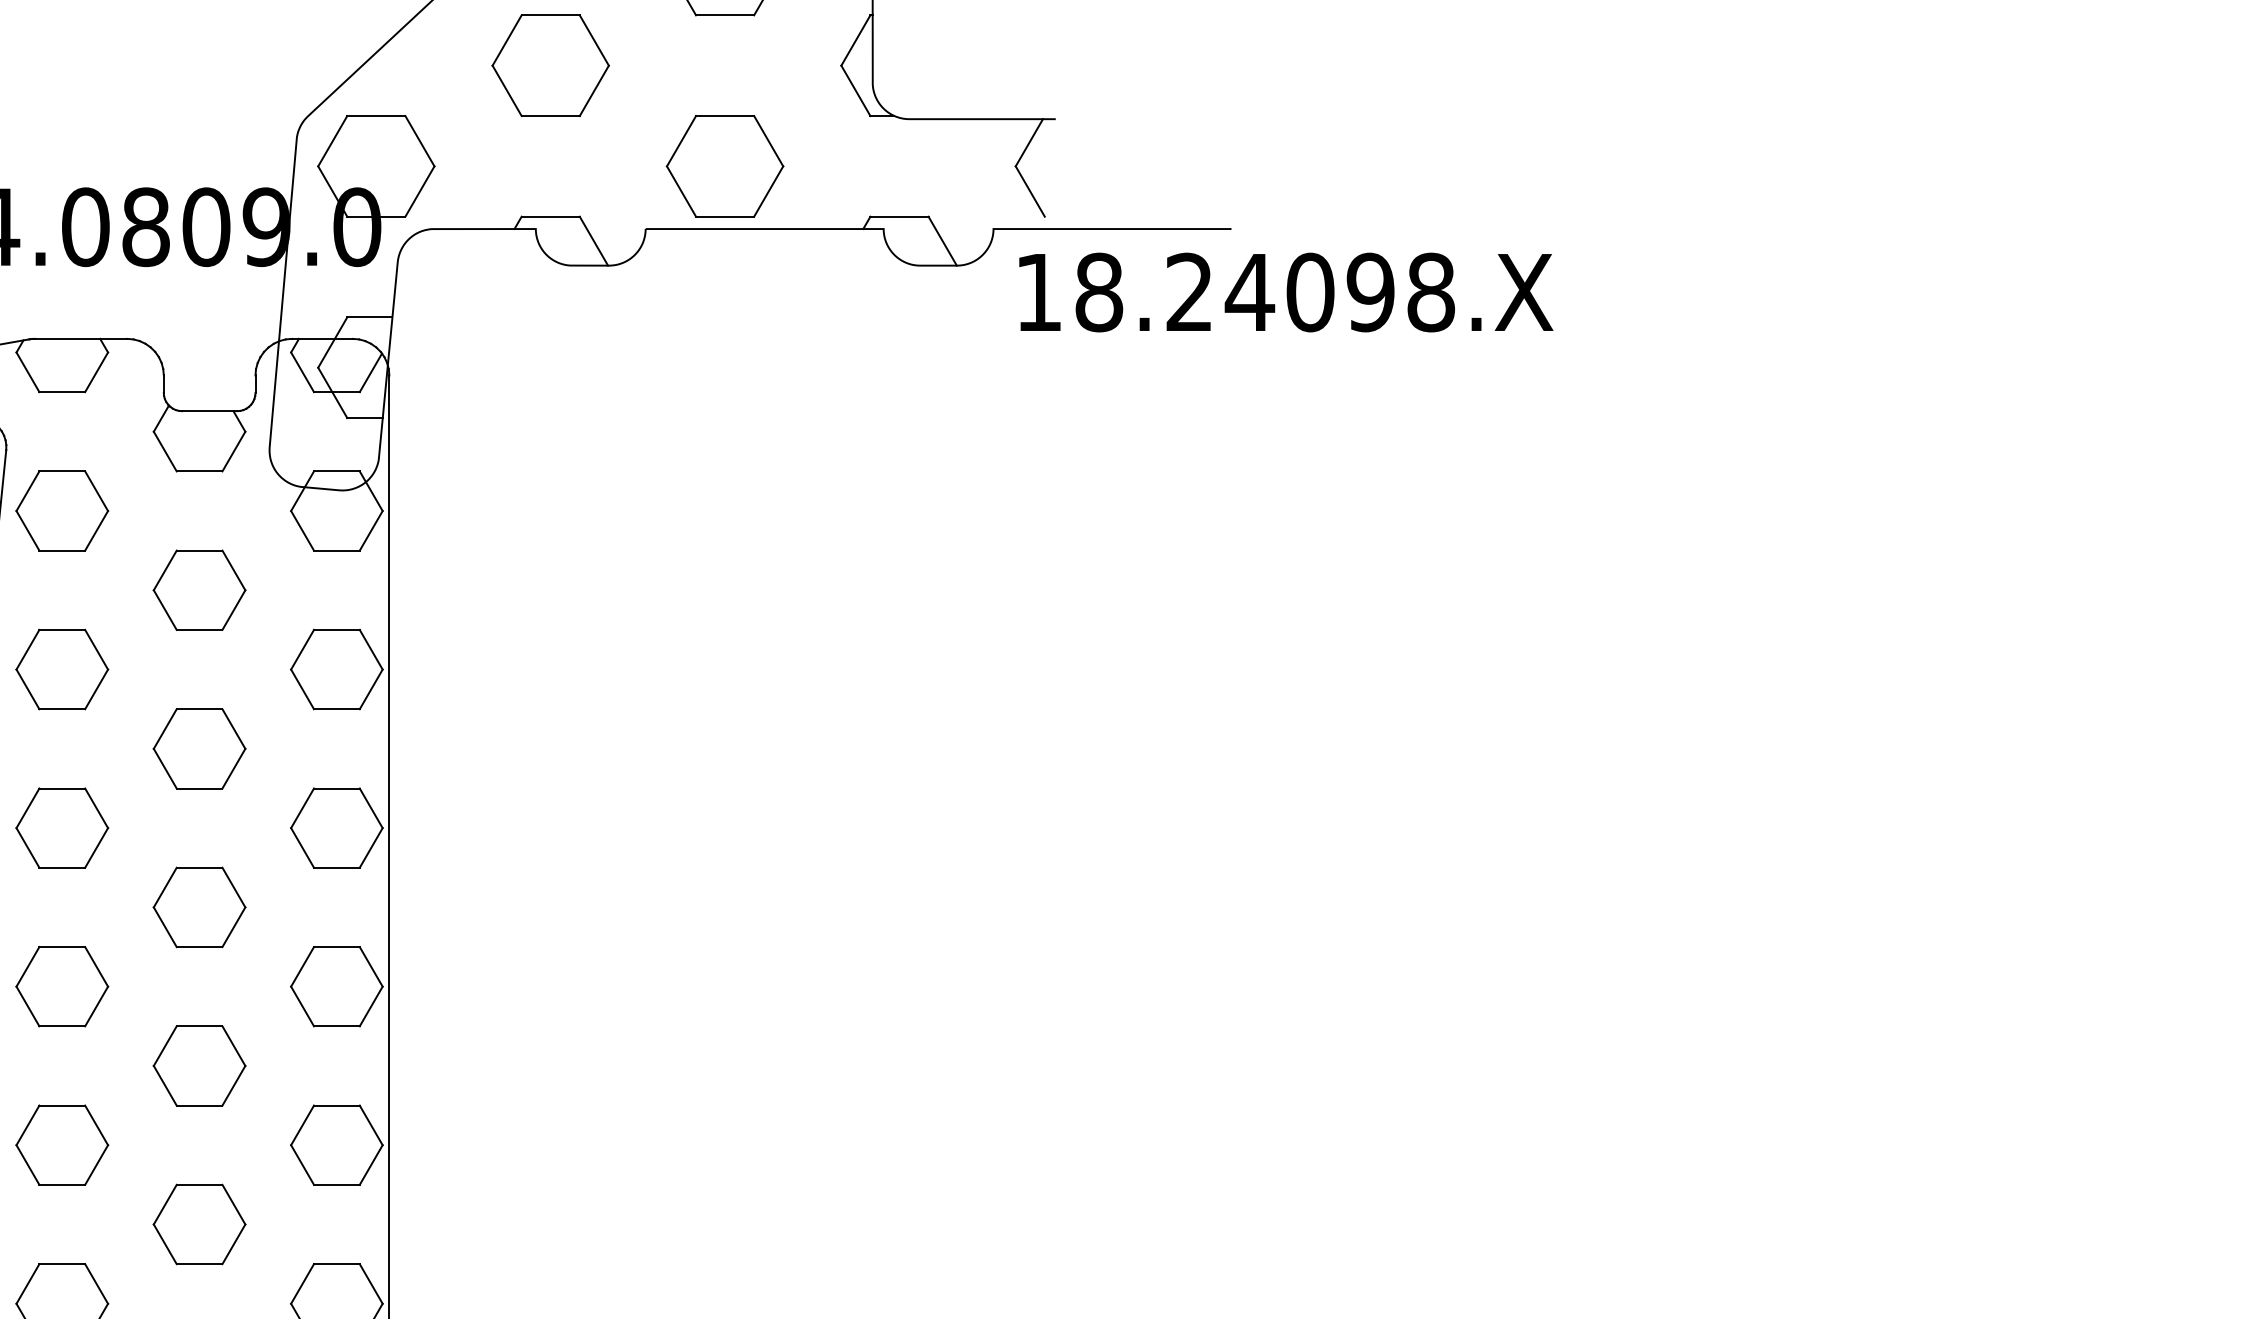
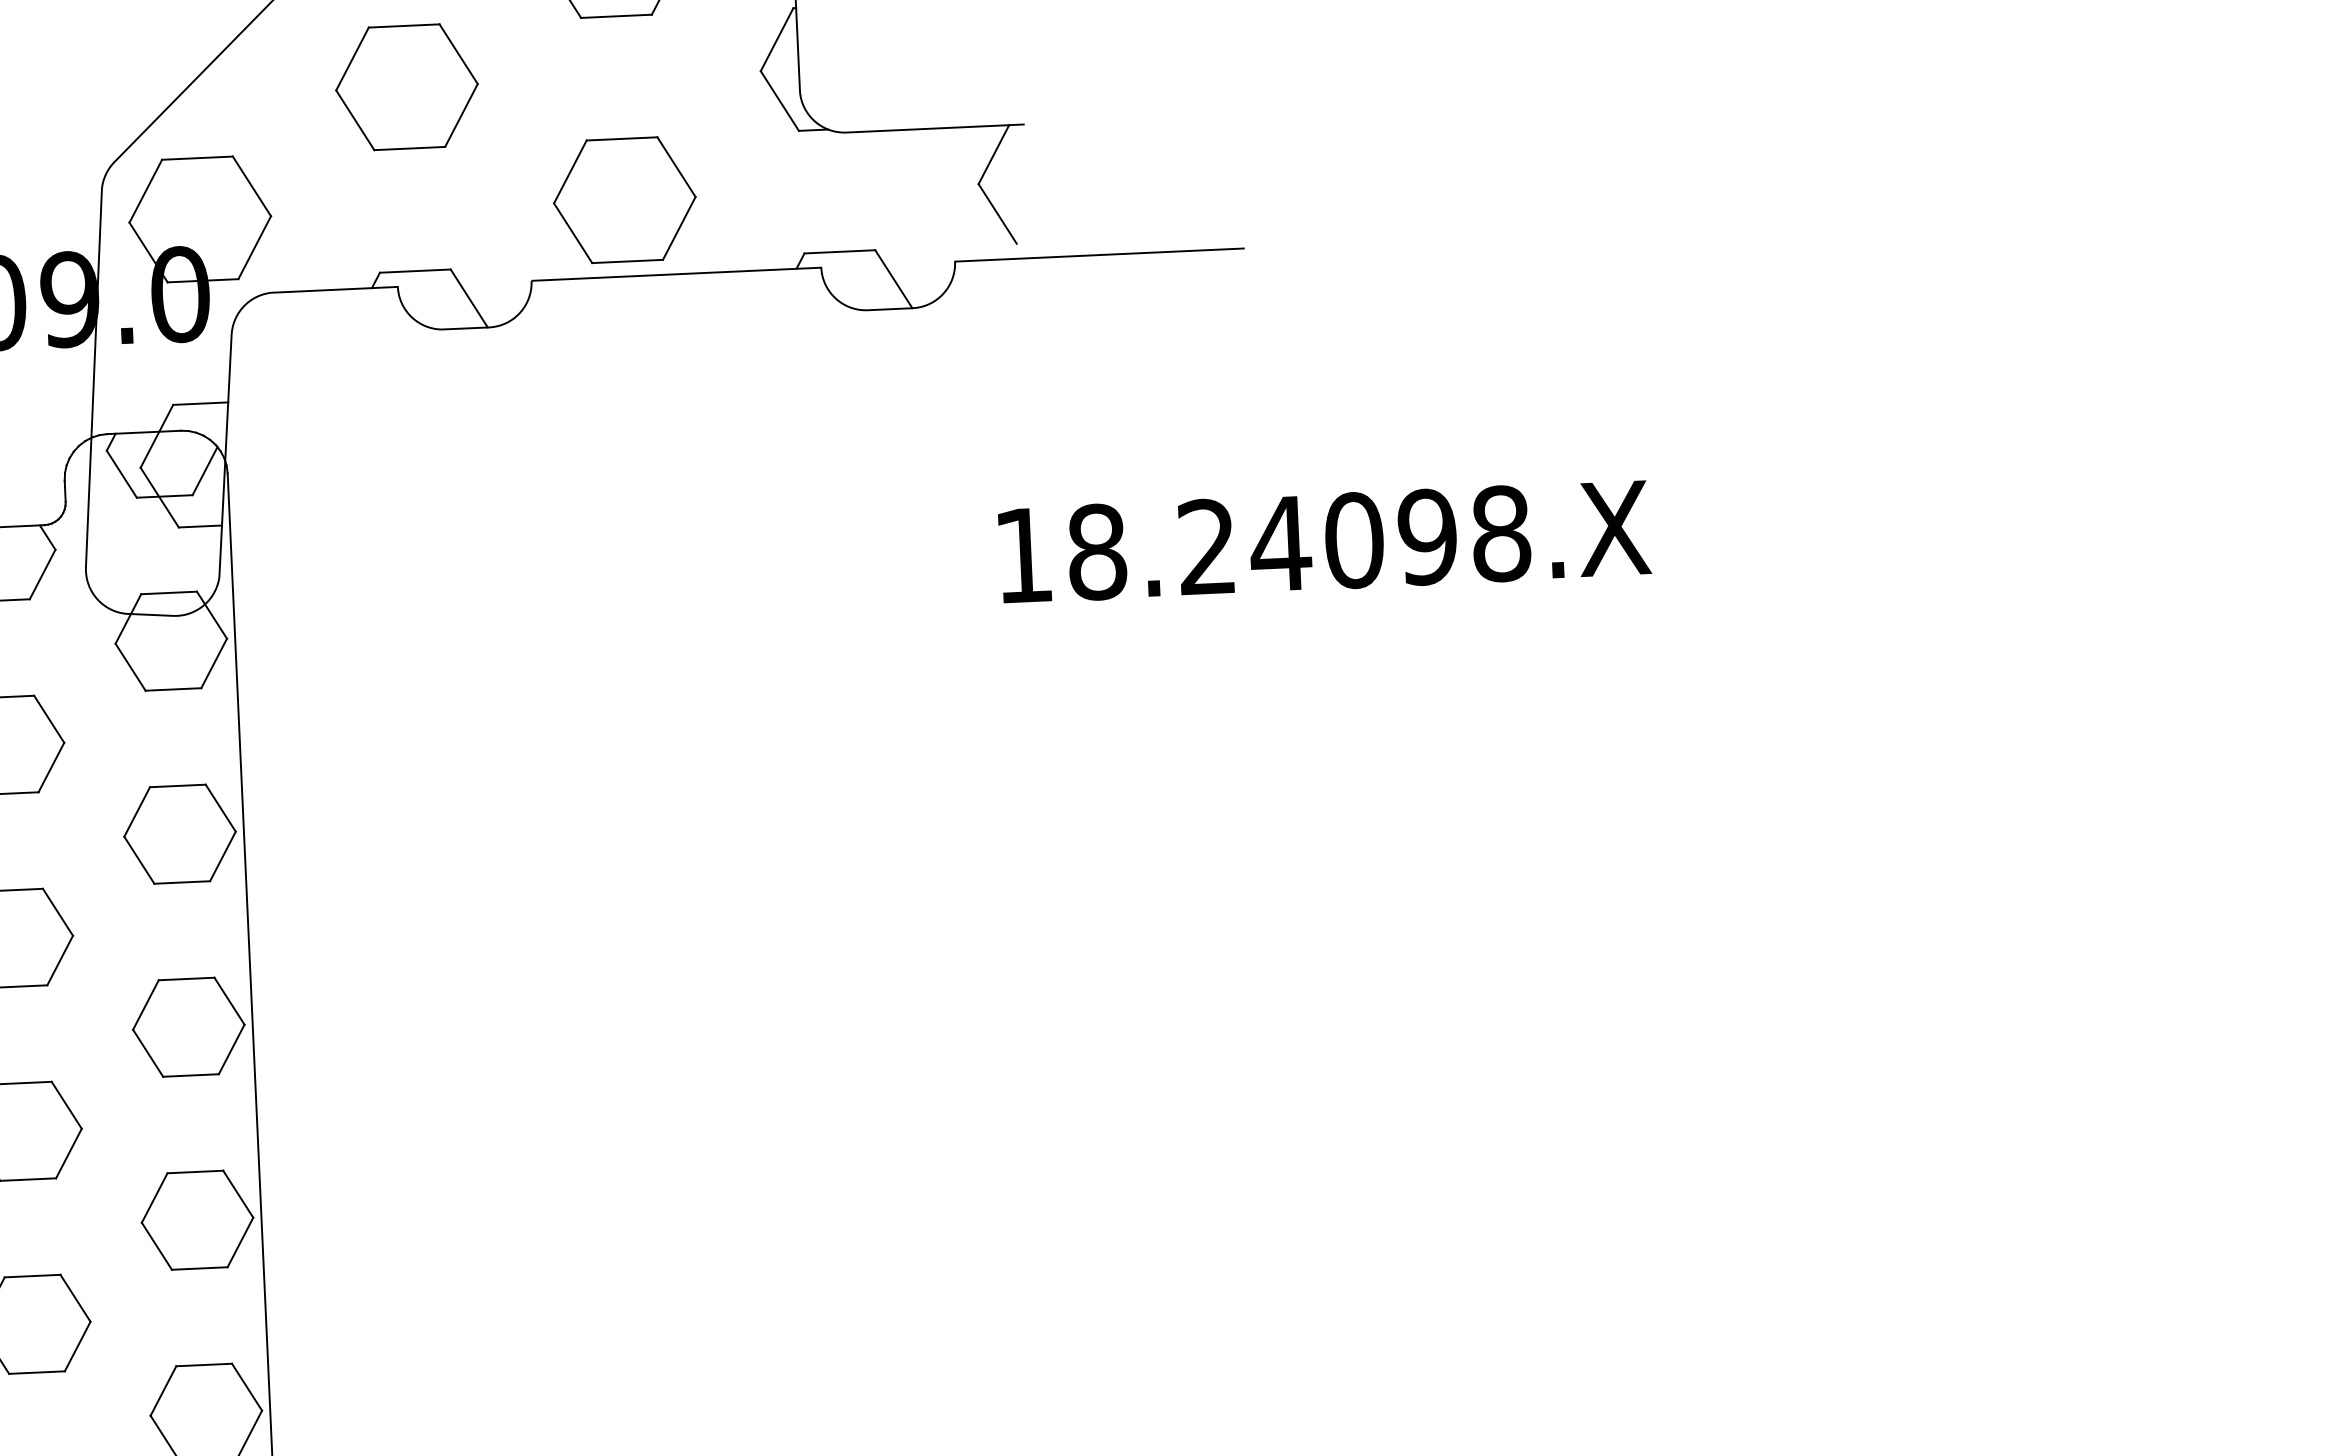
text: (1286, 292) -> (1325, 541), moved

